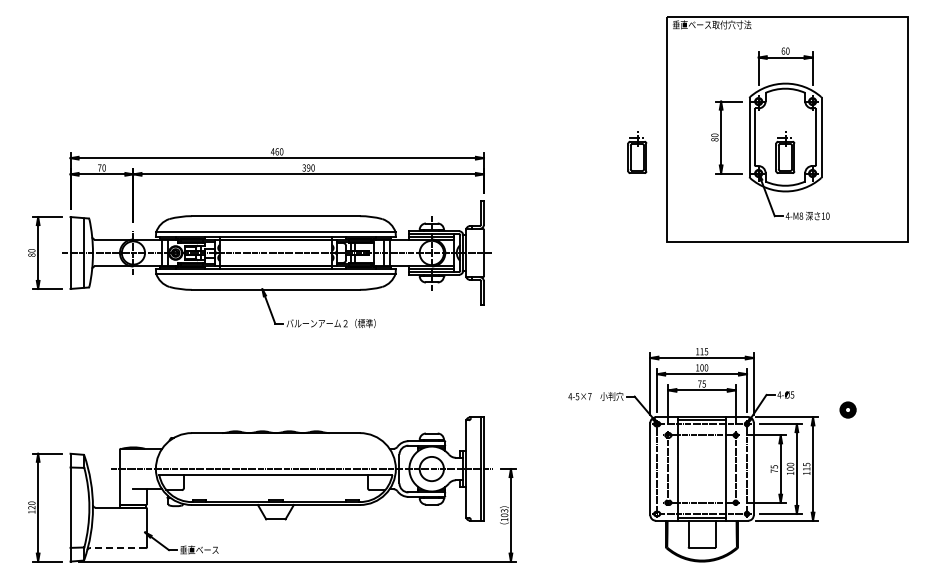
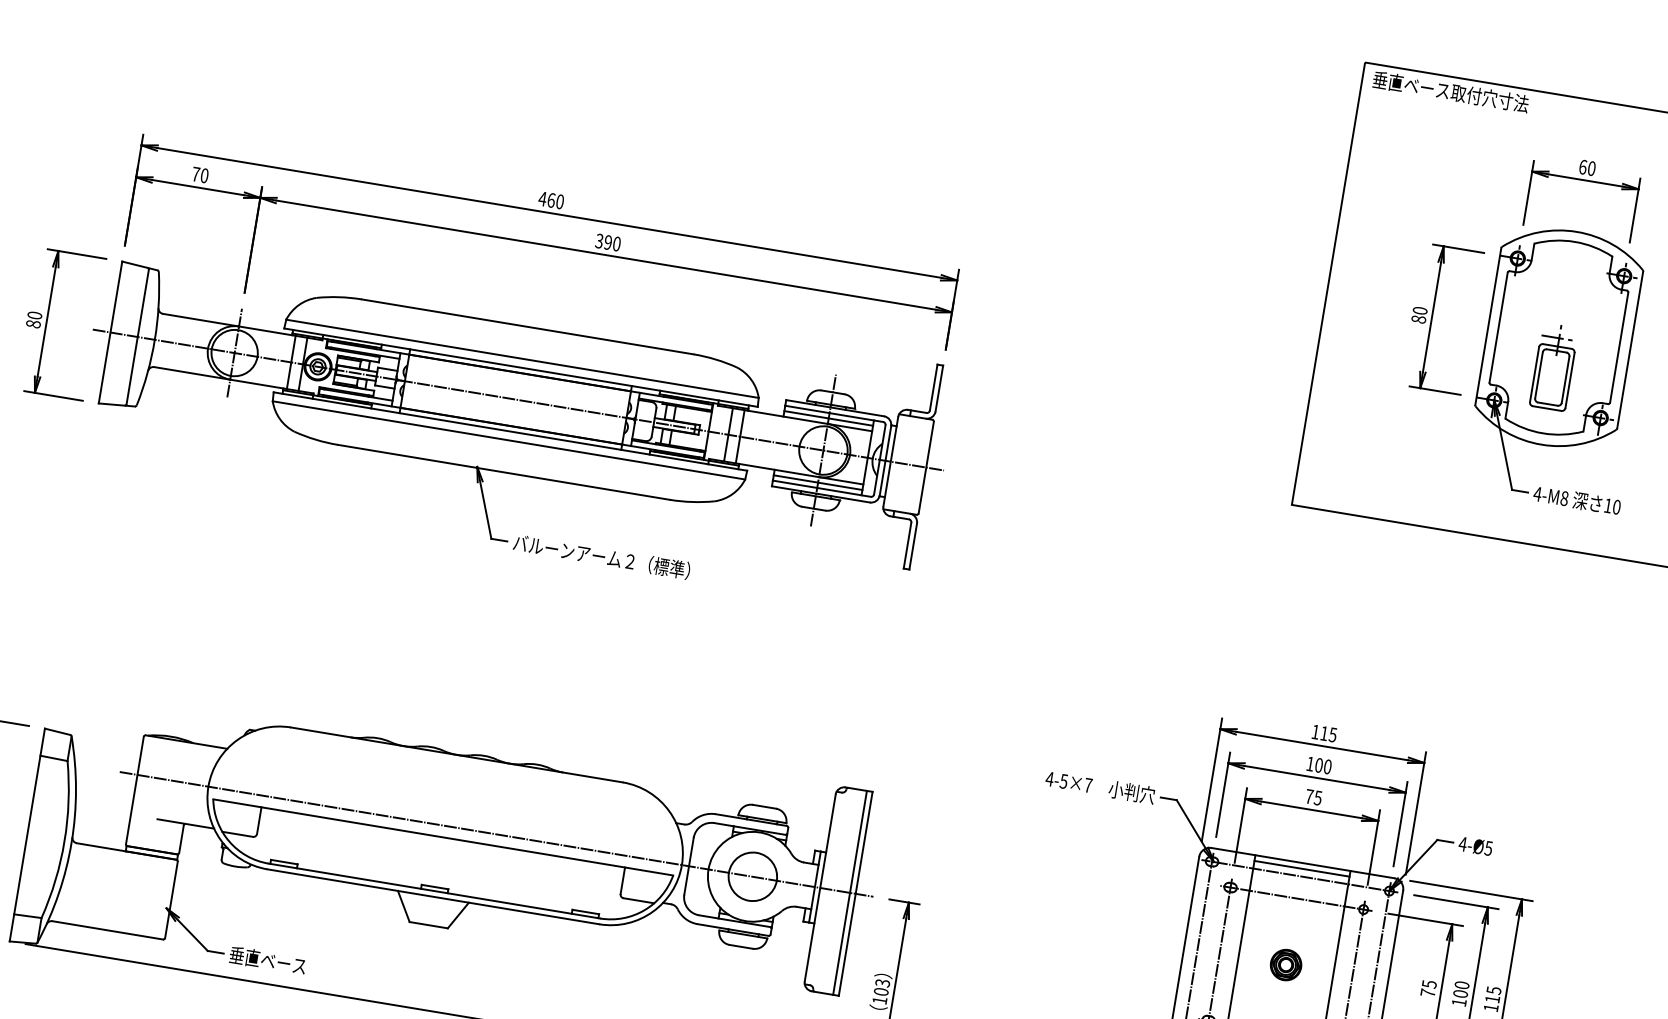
part: (637, 152) -> (1262, 319), removed
part: (847, 409) -> (1285, 963), moved
line: (117, 548) -> (106, 930), dashed -> solid

